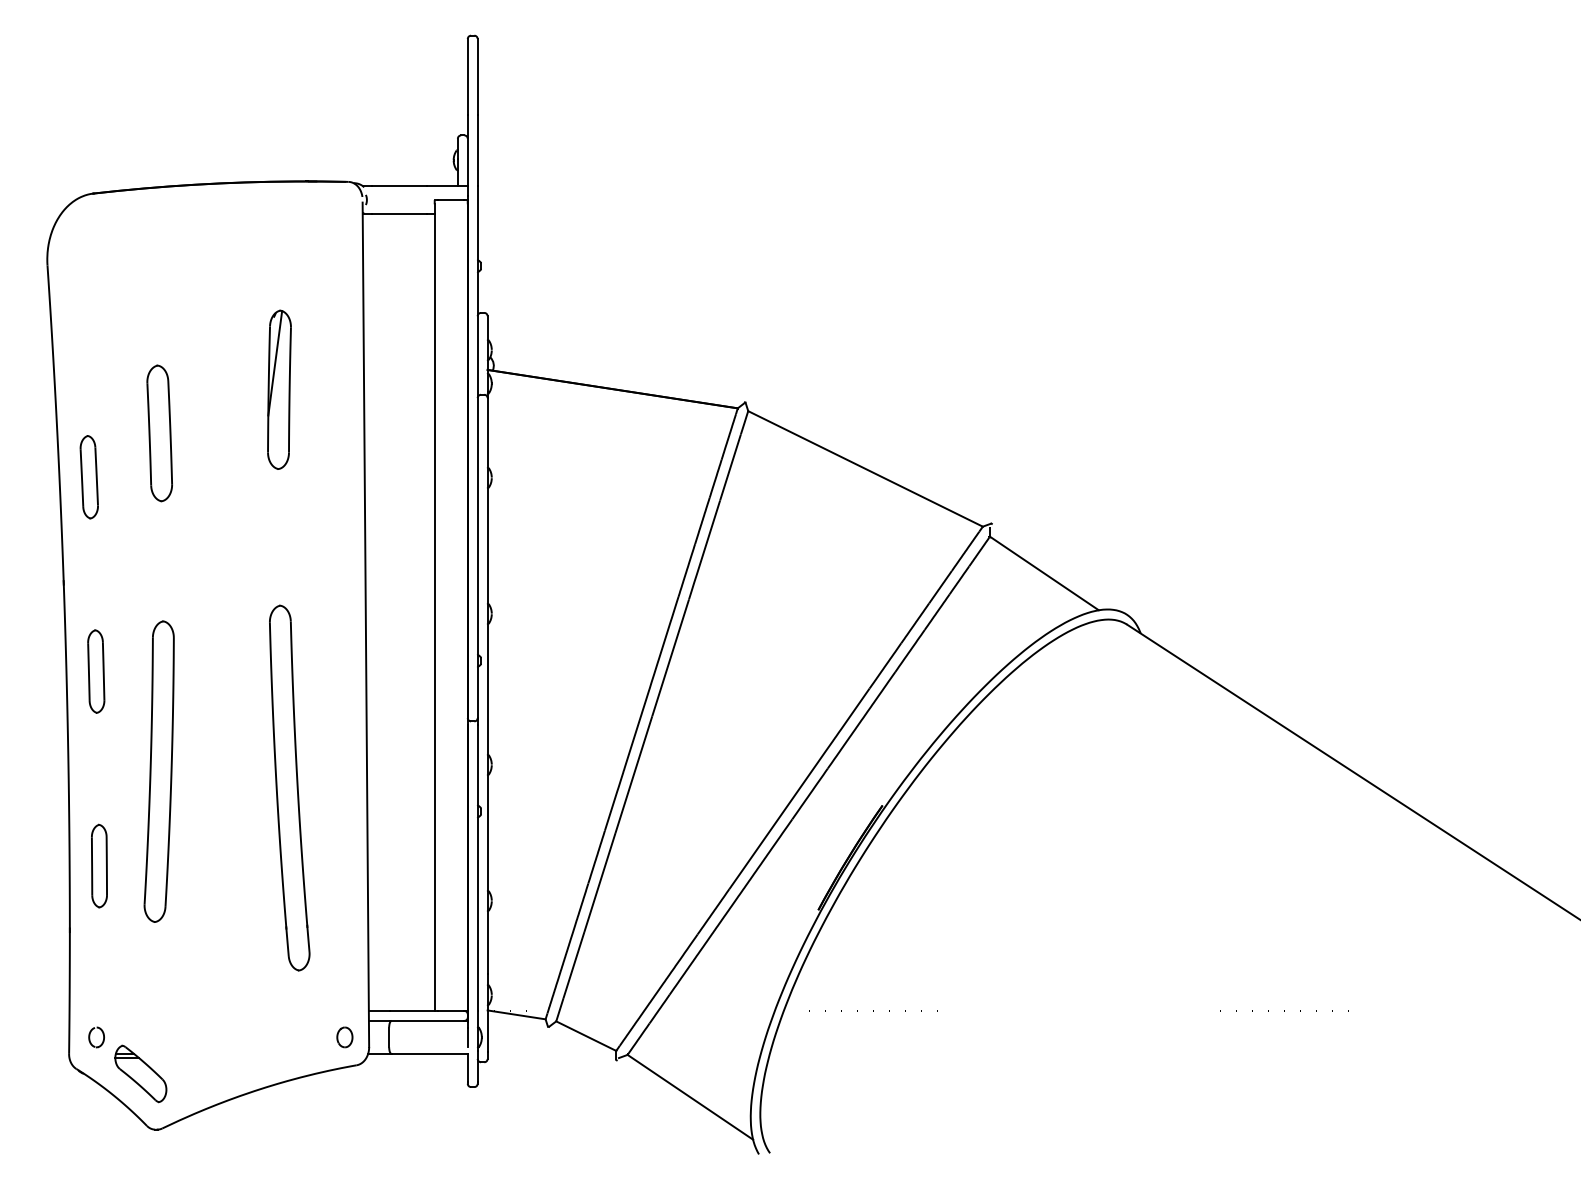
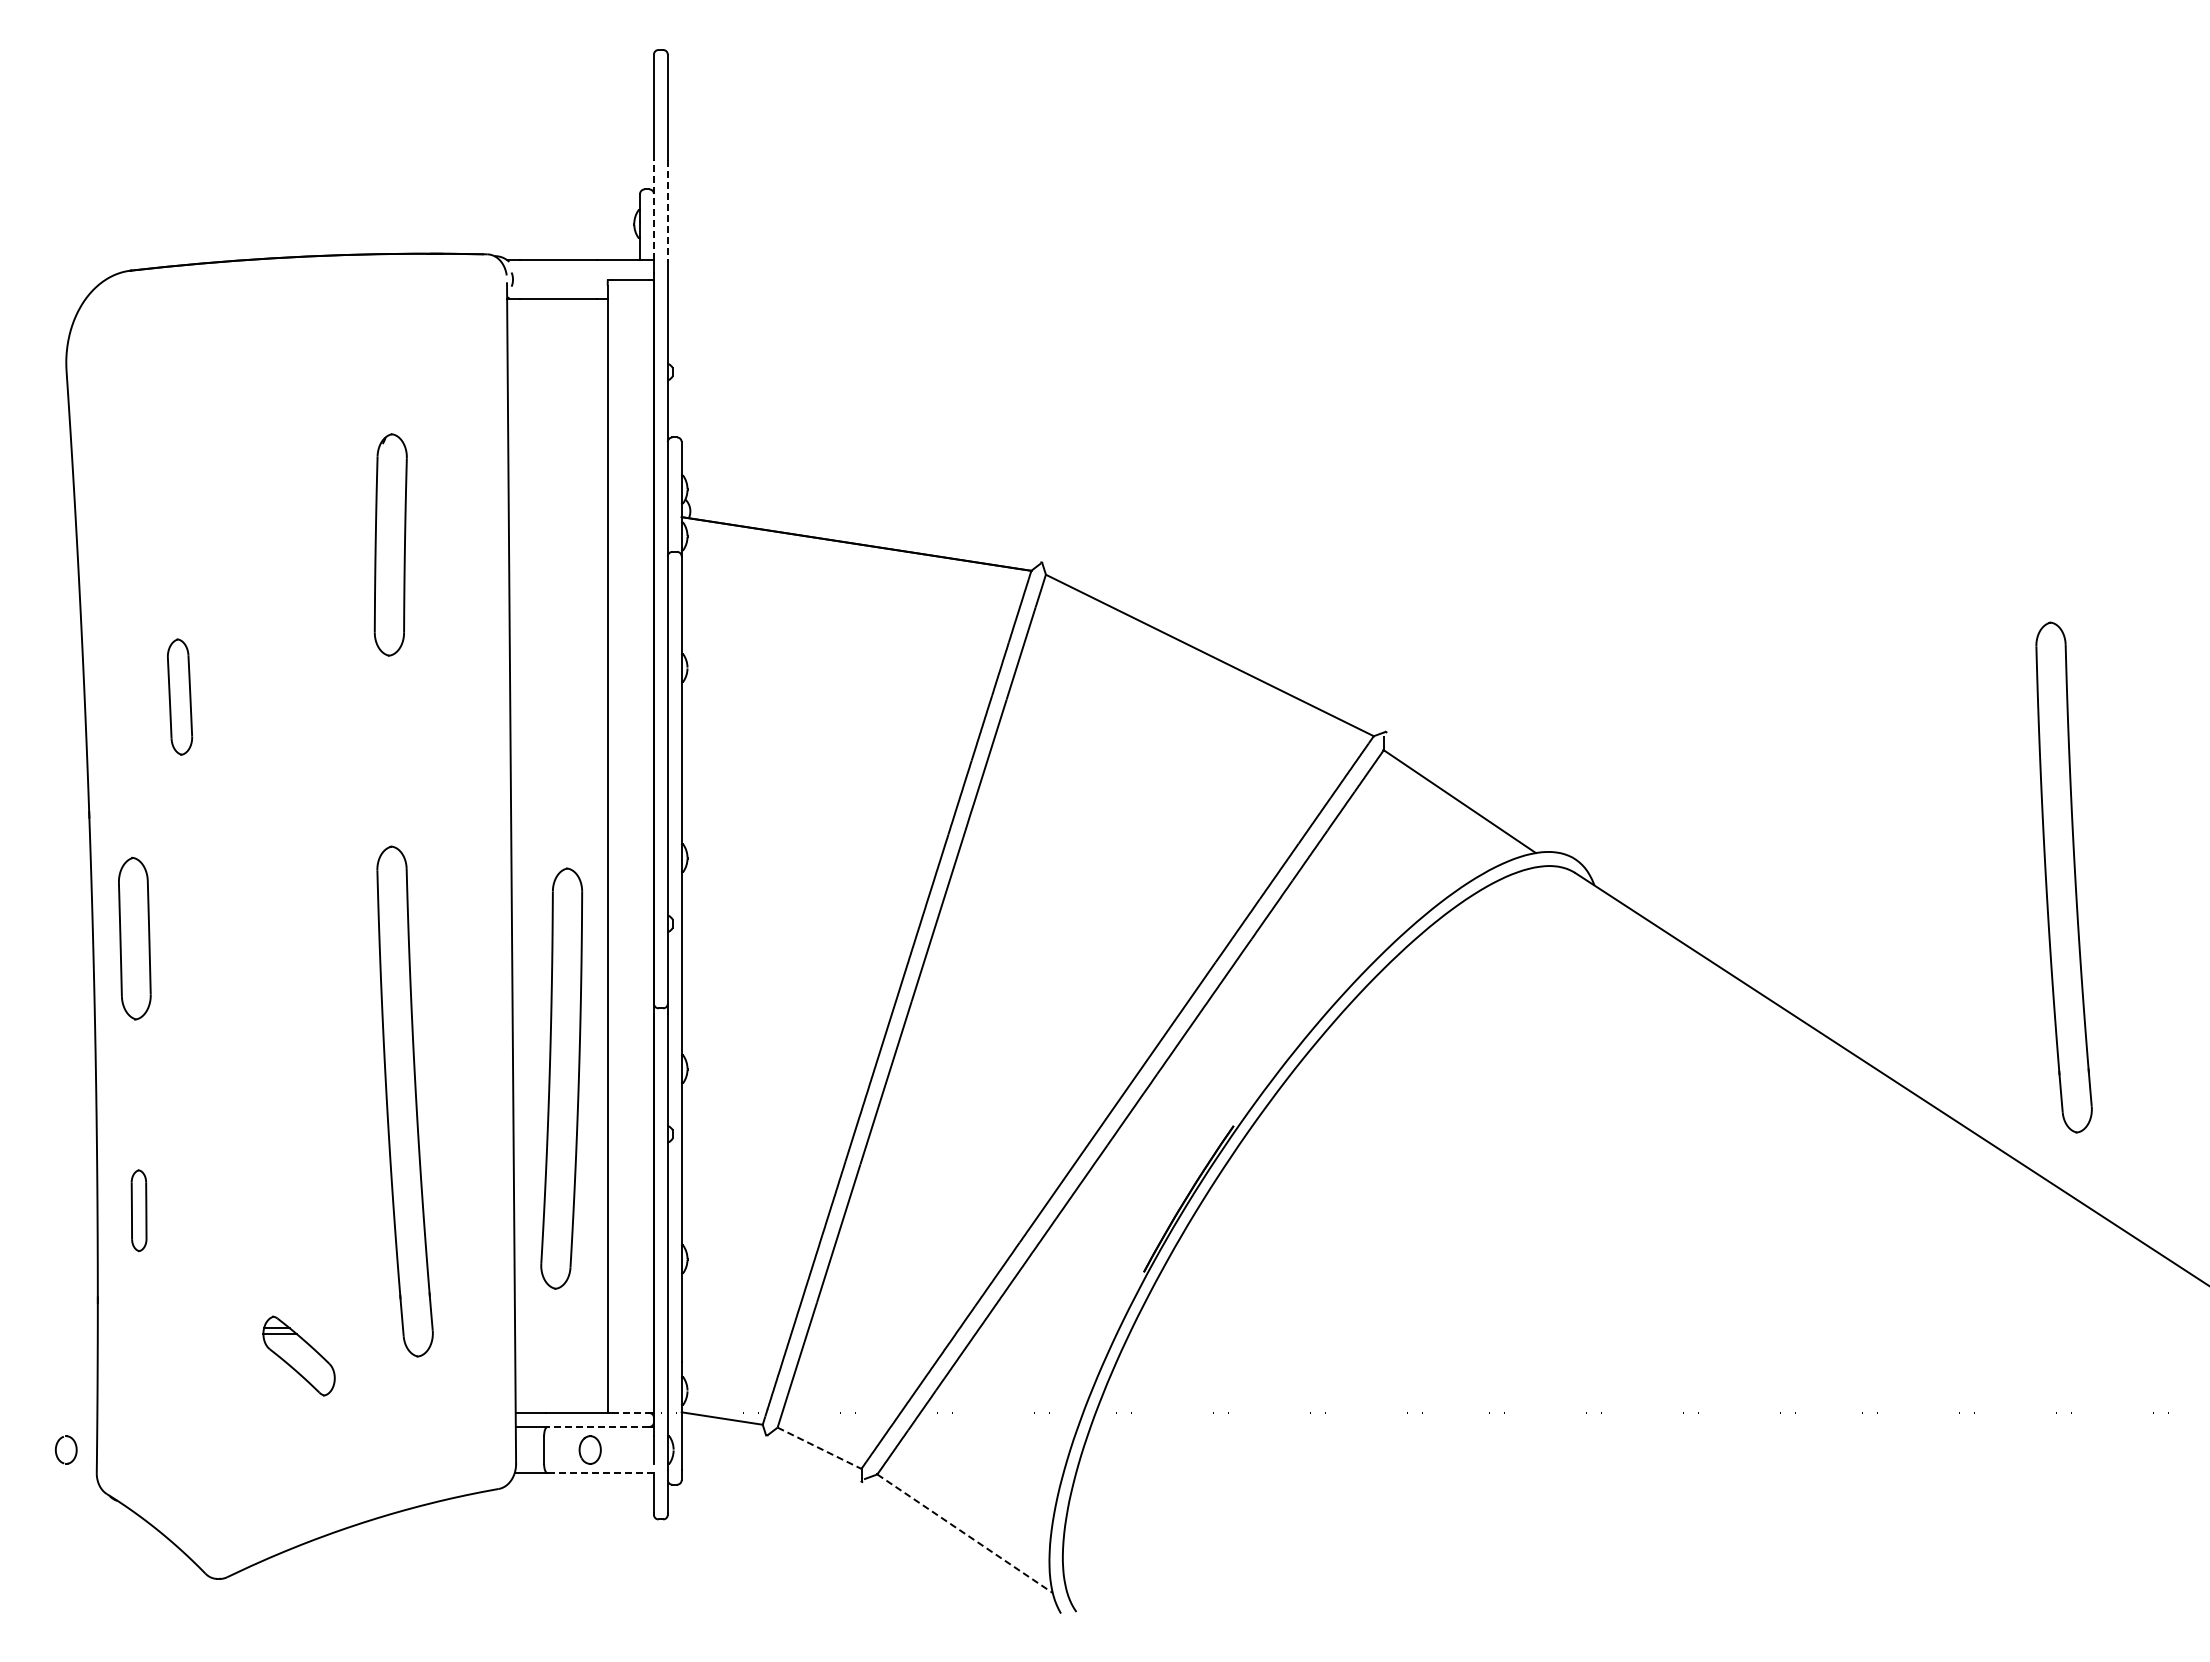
line: (467, 149) -> (653, 209), solid -> dashed
line: (477, 150) -> (667, 210), solid -> dashed
line: (274, 363) -> (384, 507), removed
part: (159, 433) -> (223, 605), removed
part: (89, 476) -> (180, 696), moved
part: (1476, 627) -> (2063, 877), added
part: (96, 671) -> (134, 938), size x1.4
part: (159, 771) -> (561, 1078), moved
part: (98, 866) -> (138, 1210), size x0.7
line: (450, 1011) -> (630, 1413), solid -> dashed
line: (427, 1020) -> (597, 1426), solid -> dashed
part: (90, 1034) -> (57, 1446), moved
line: (586, 1036) -> (819, 1448), solid -> dashed
part: (344, 1037) -> (589, 1449), moved
line: (430, 1054) -> (601, 1473), solid -> dashed
part: (140, 1073) -> (298, 1355), moved
line: (690, 1097) -> (965, 1533), solid -> dashed

